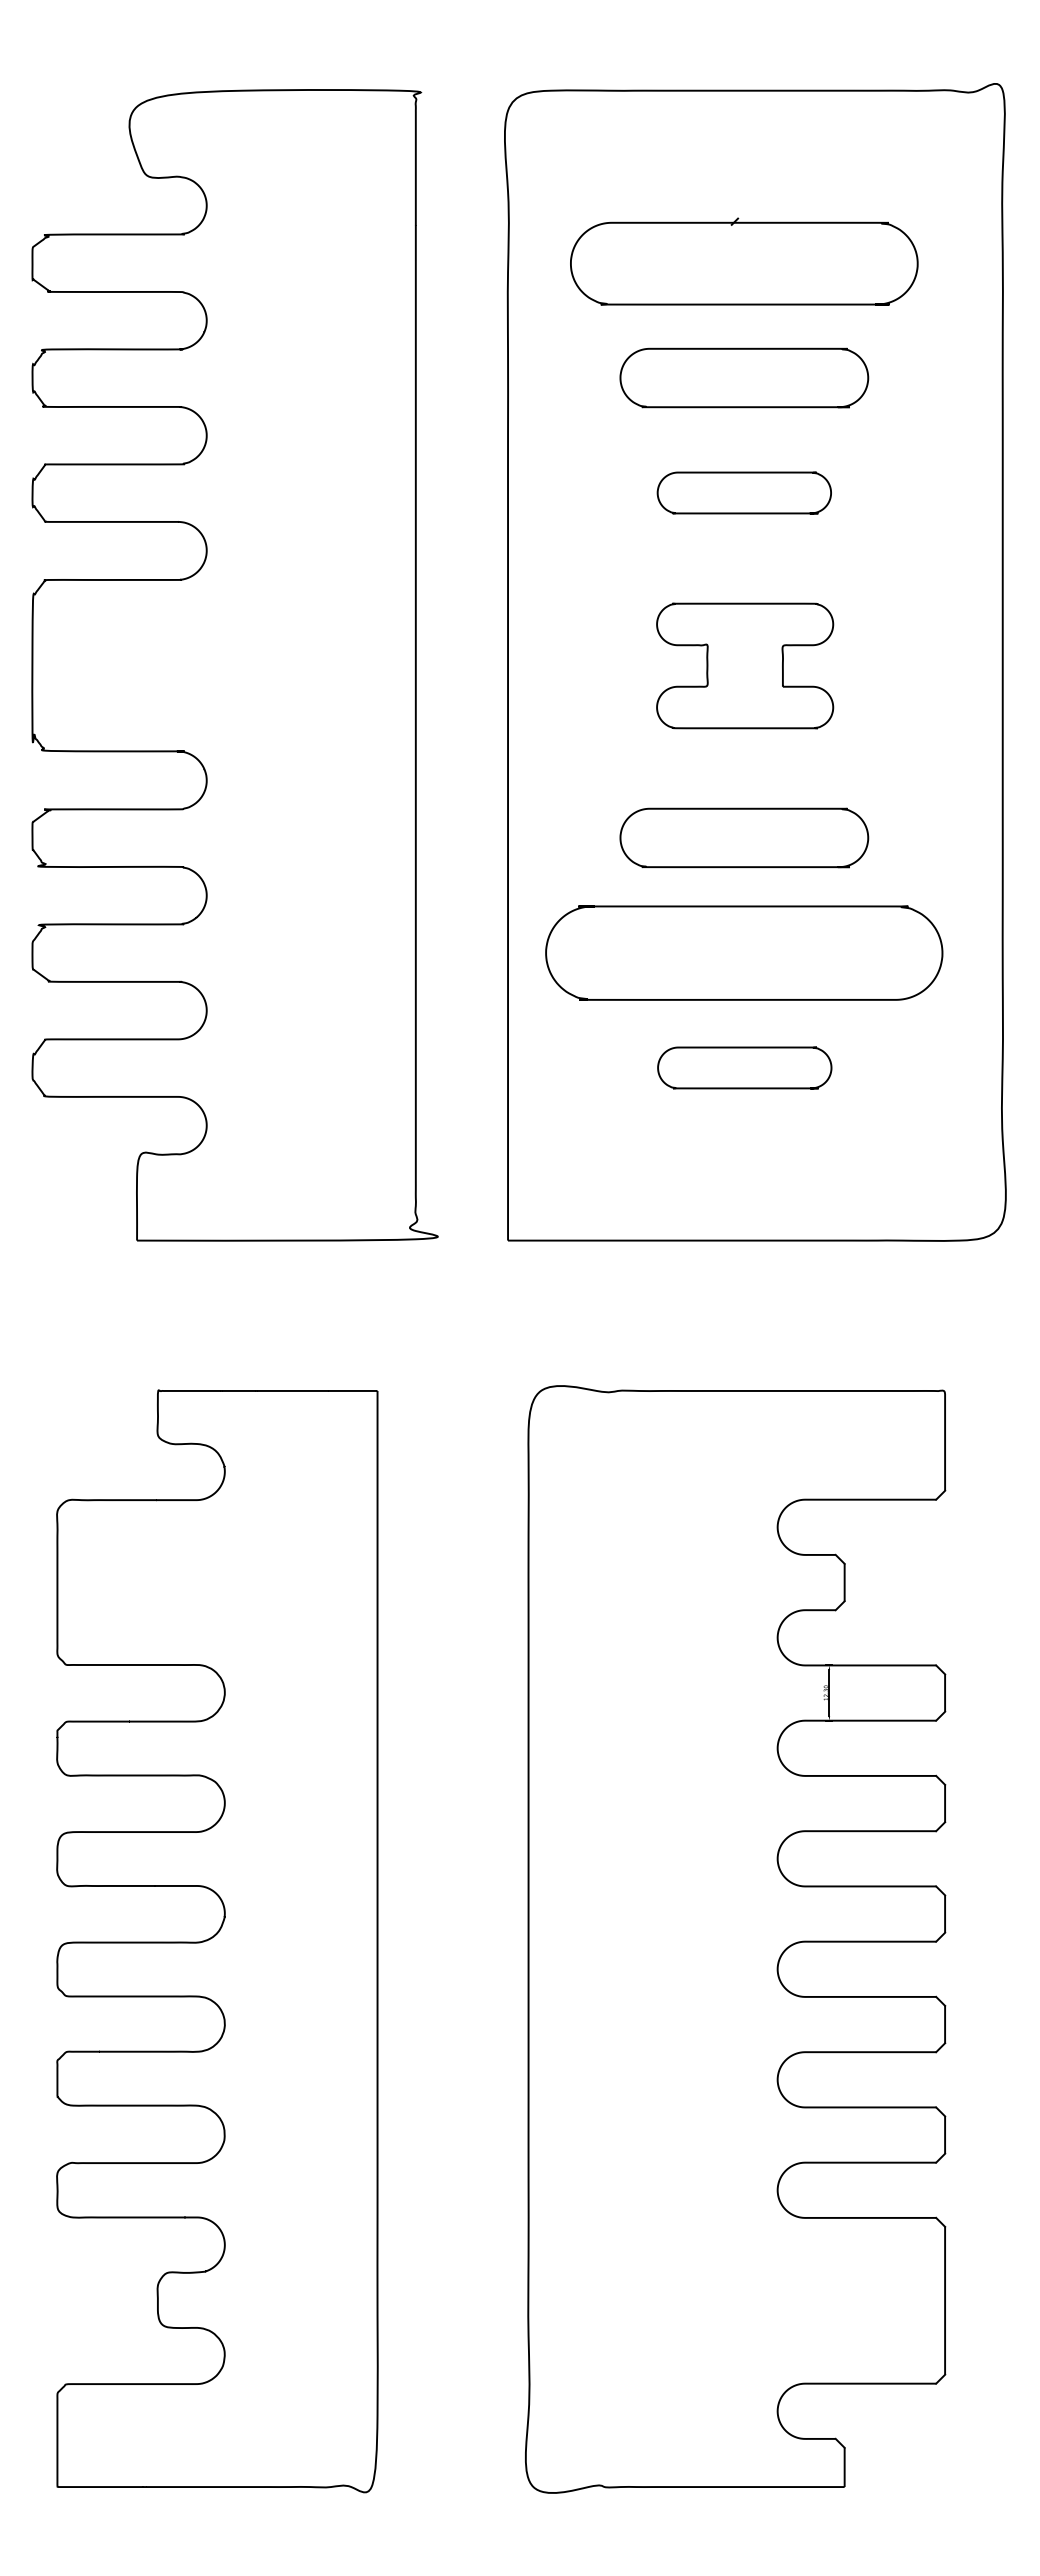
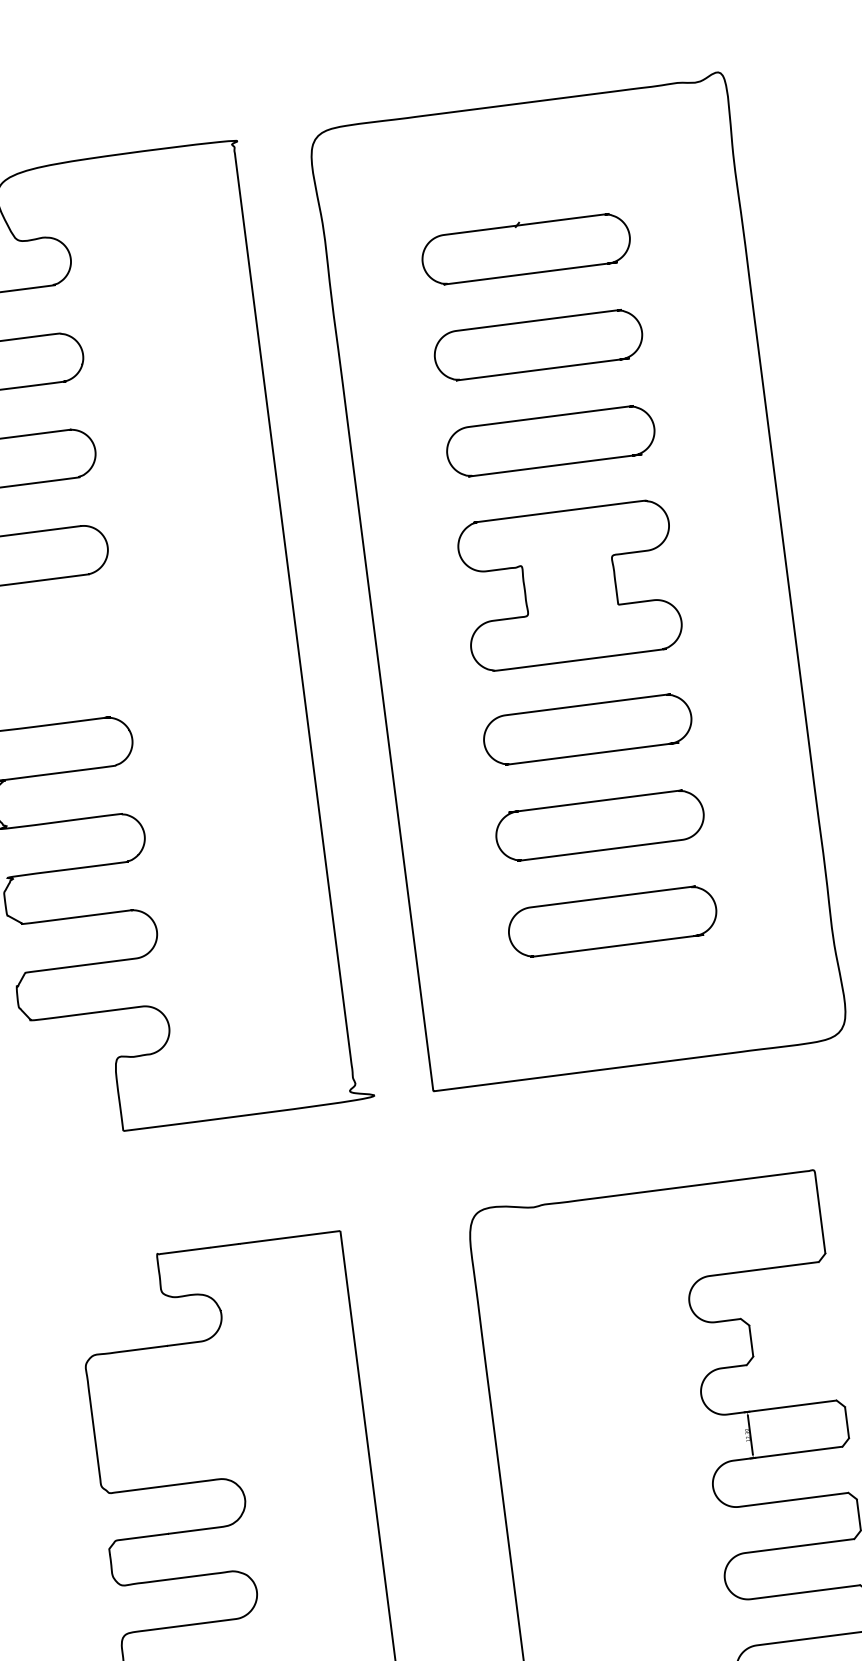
part: (744, 261) -> (526, 247), size x0.71
part: (744, 492) -> (550, 440), size x1.43
part: (744, 665) -> (569, 585), size x1.43
part: (744, 952) -> (600, 825), size x0.62
part: (744, 1067) -> (612, 921), size x1.43

